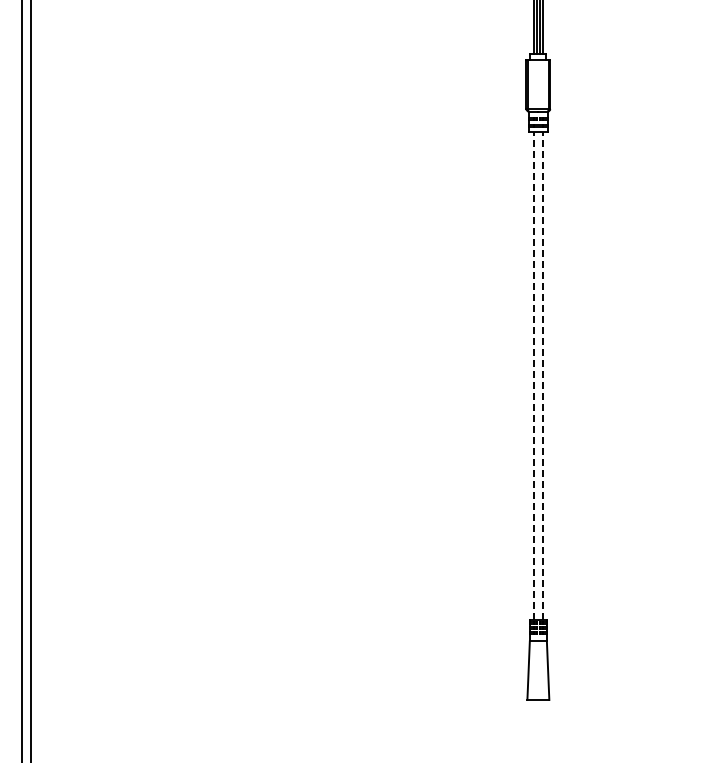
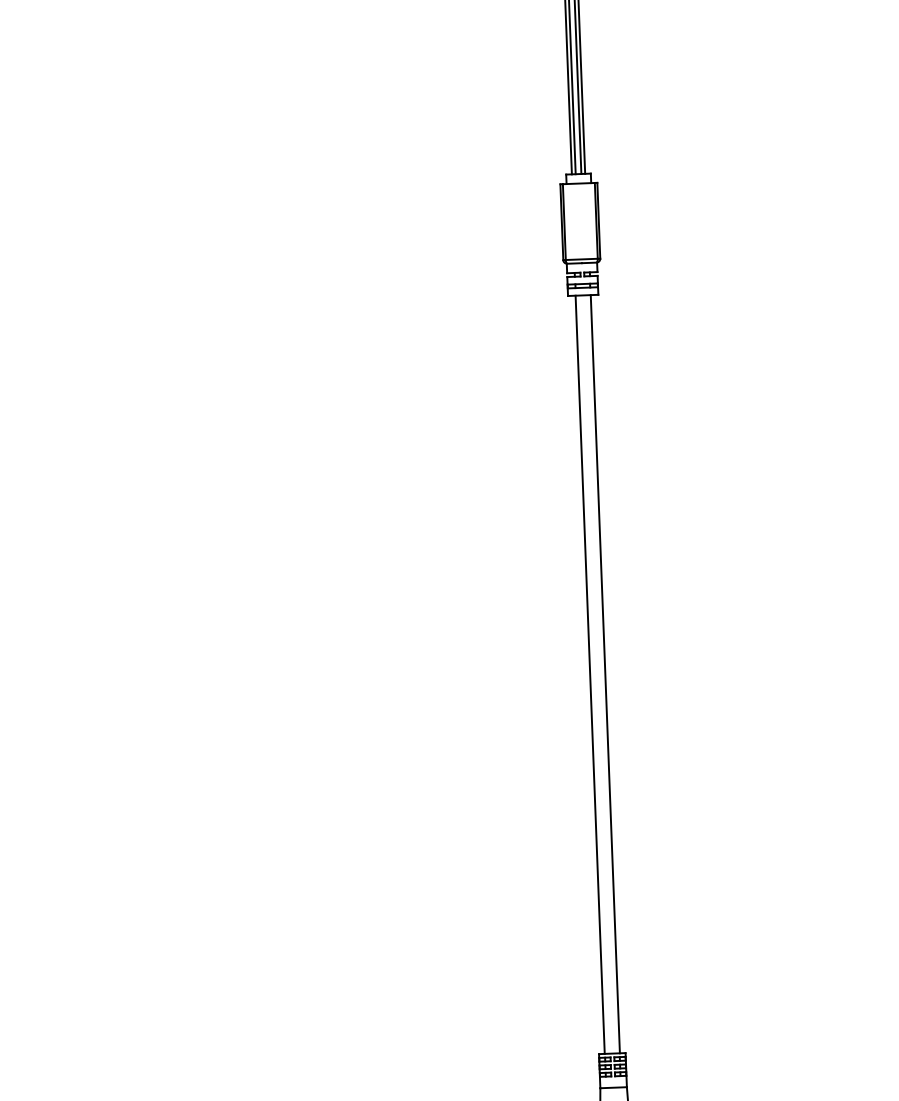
line: (533, 375) -> (590, 674), dashed -> solid
line: (543, 375) -> (605, 673), dashed -> solid

